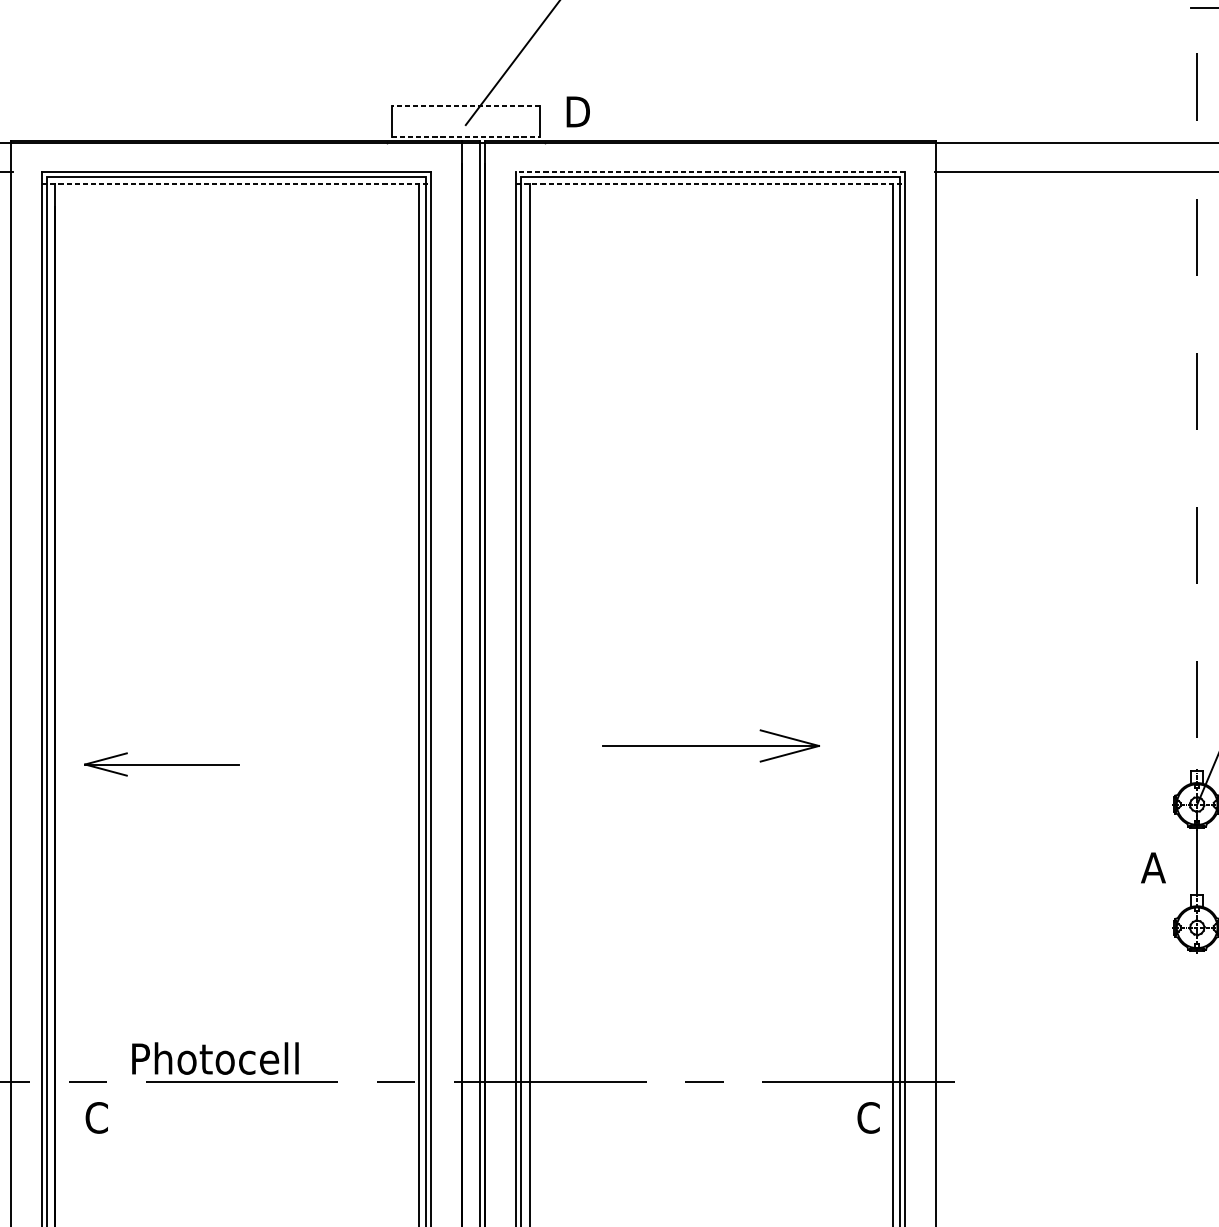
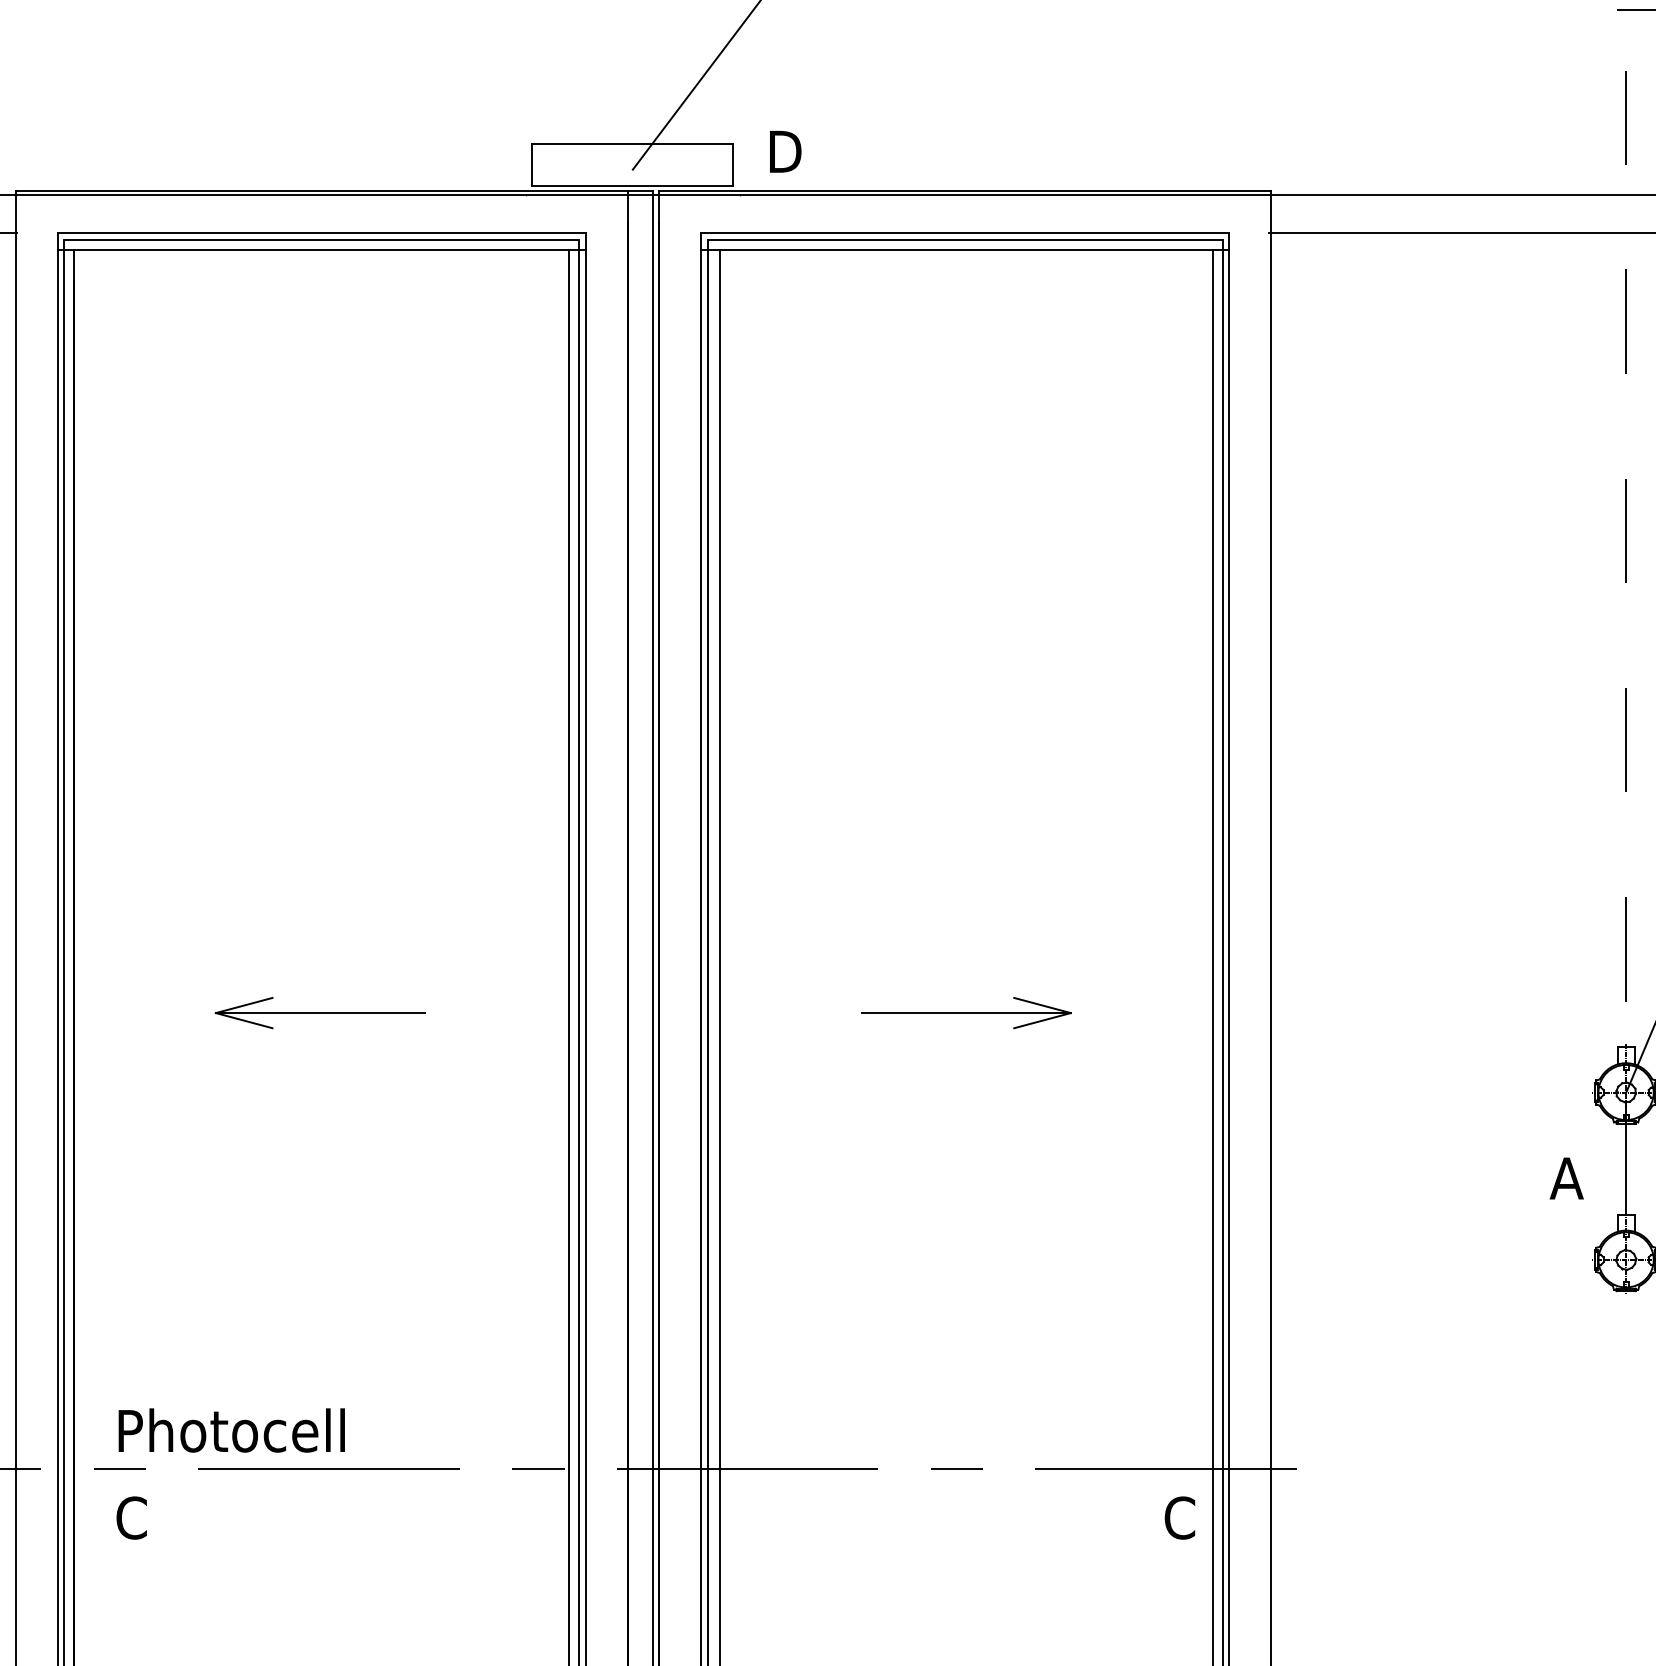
line: (465, 106) -> (632, 144), dashed -> solid
line: (466, 137) -> (633, 186), dashed -> solid
line: (710, 172) -> (964, 233), dashed -> solid
line: (237, 183) -> (322, 249), dashed -> solid
line: (710, 183) -> (965, 249), dashed -> solid
part: (711, 746) -> (966, 1013), size x0.71
part: (161, 764) -> (319, 1013), moved
text: (215, 1058) -> (231, 1430), moved

